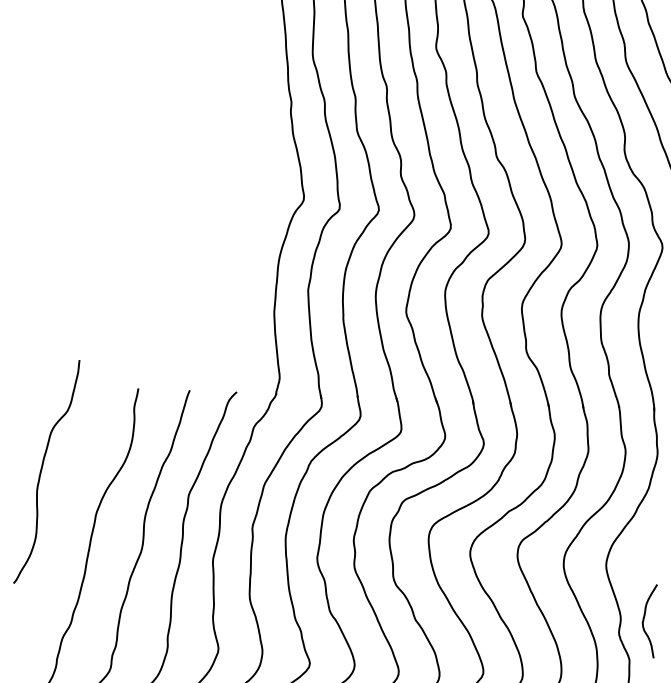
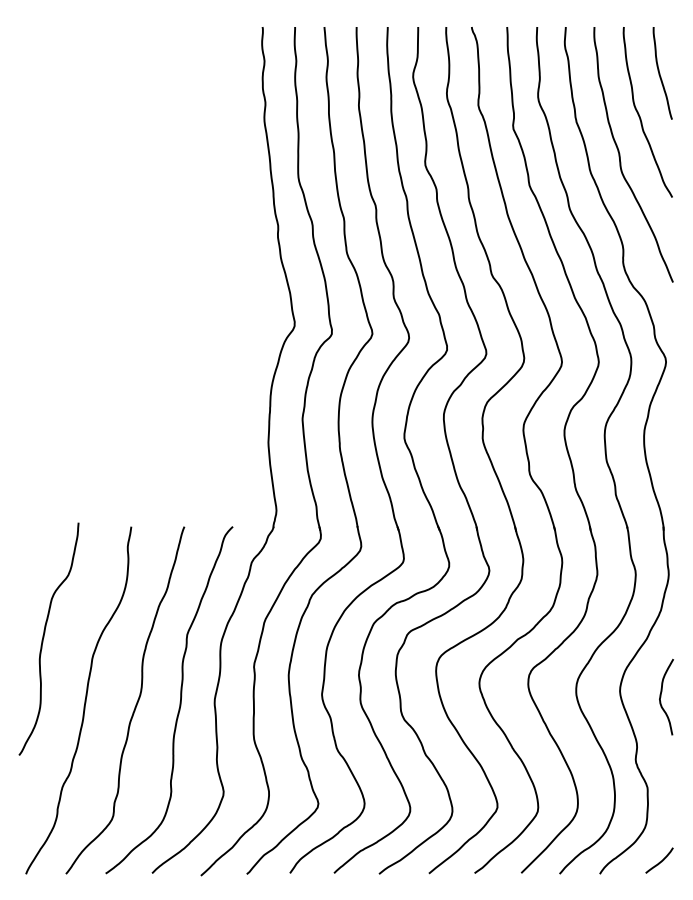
curve: (42, 470) -> (44, 637), moved
curve: (644, 620) -> (661, 696), moved

